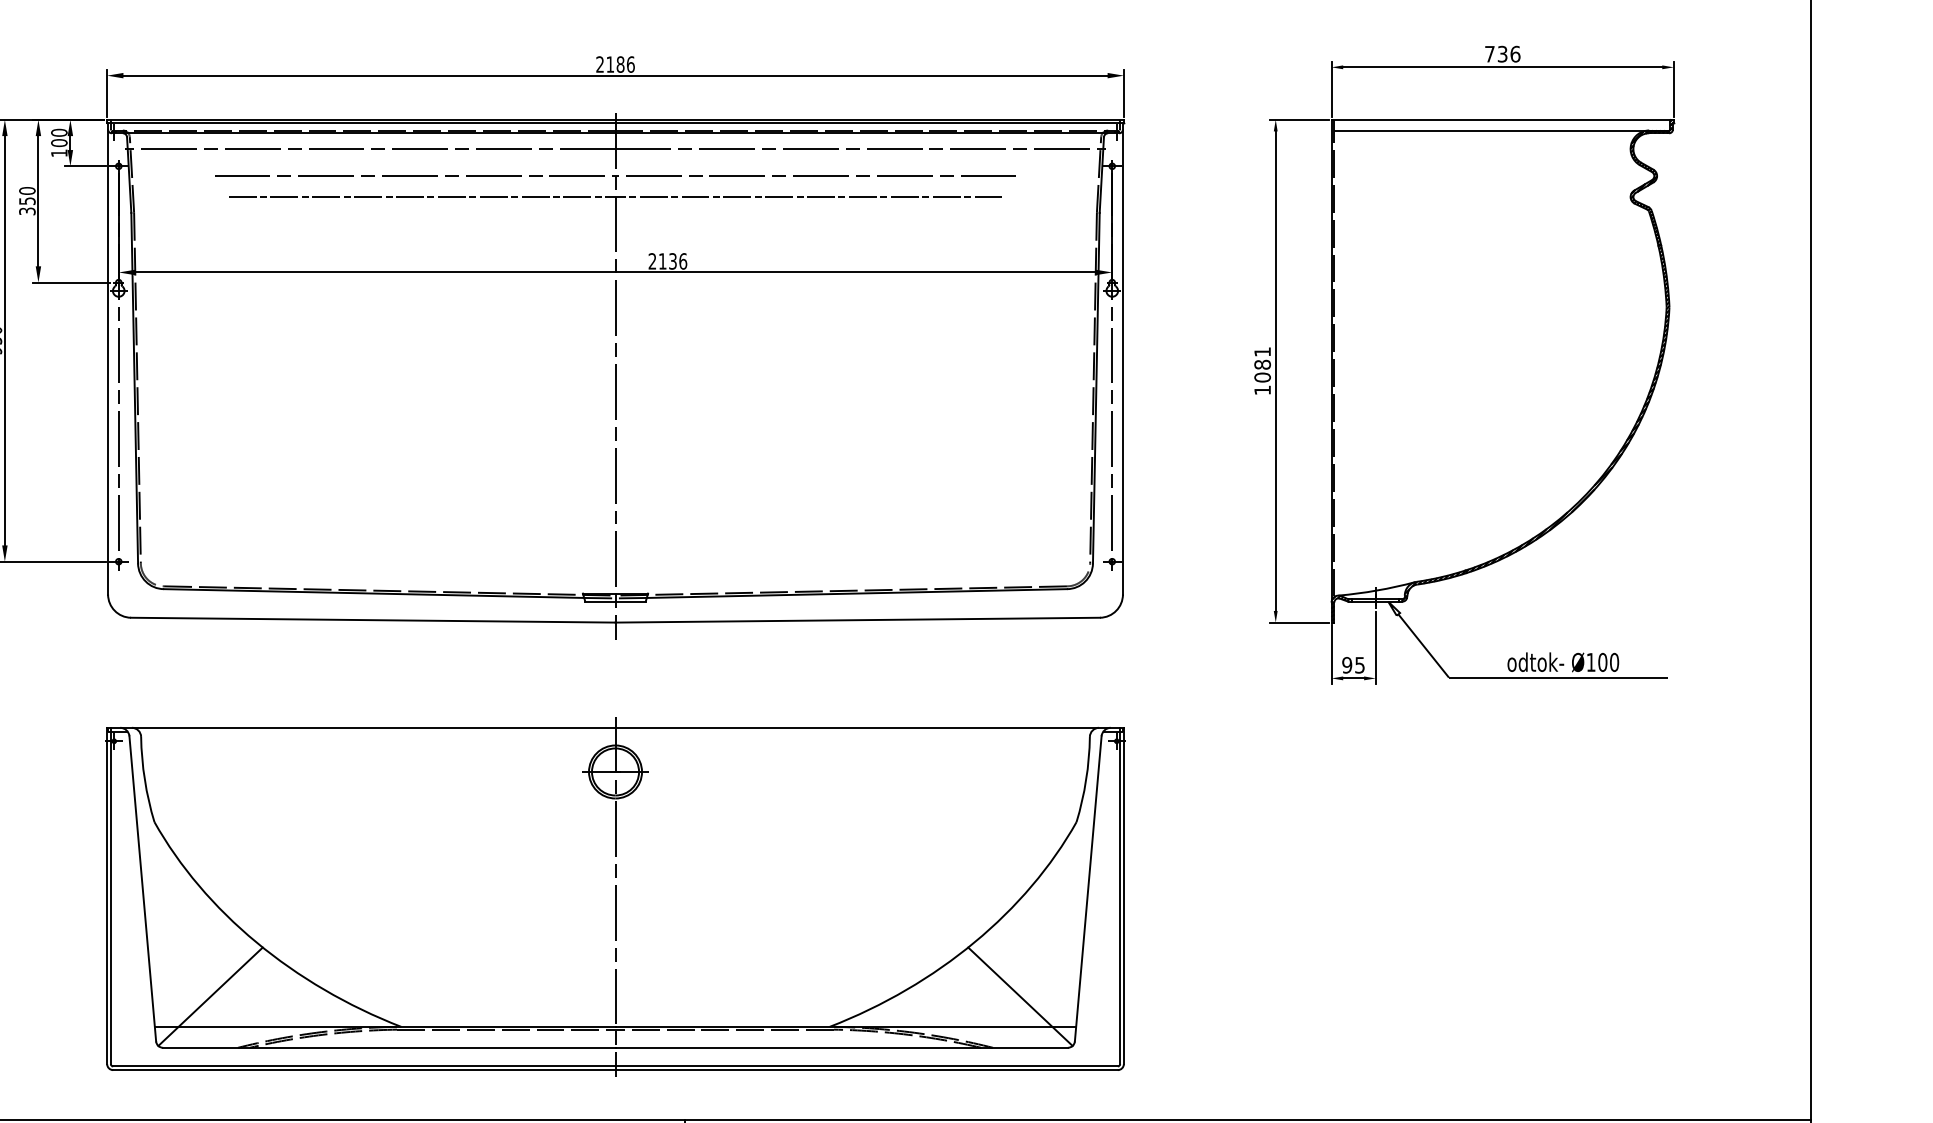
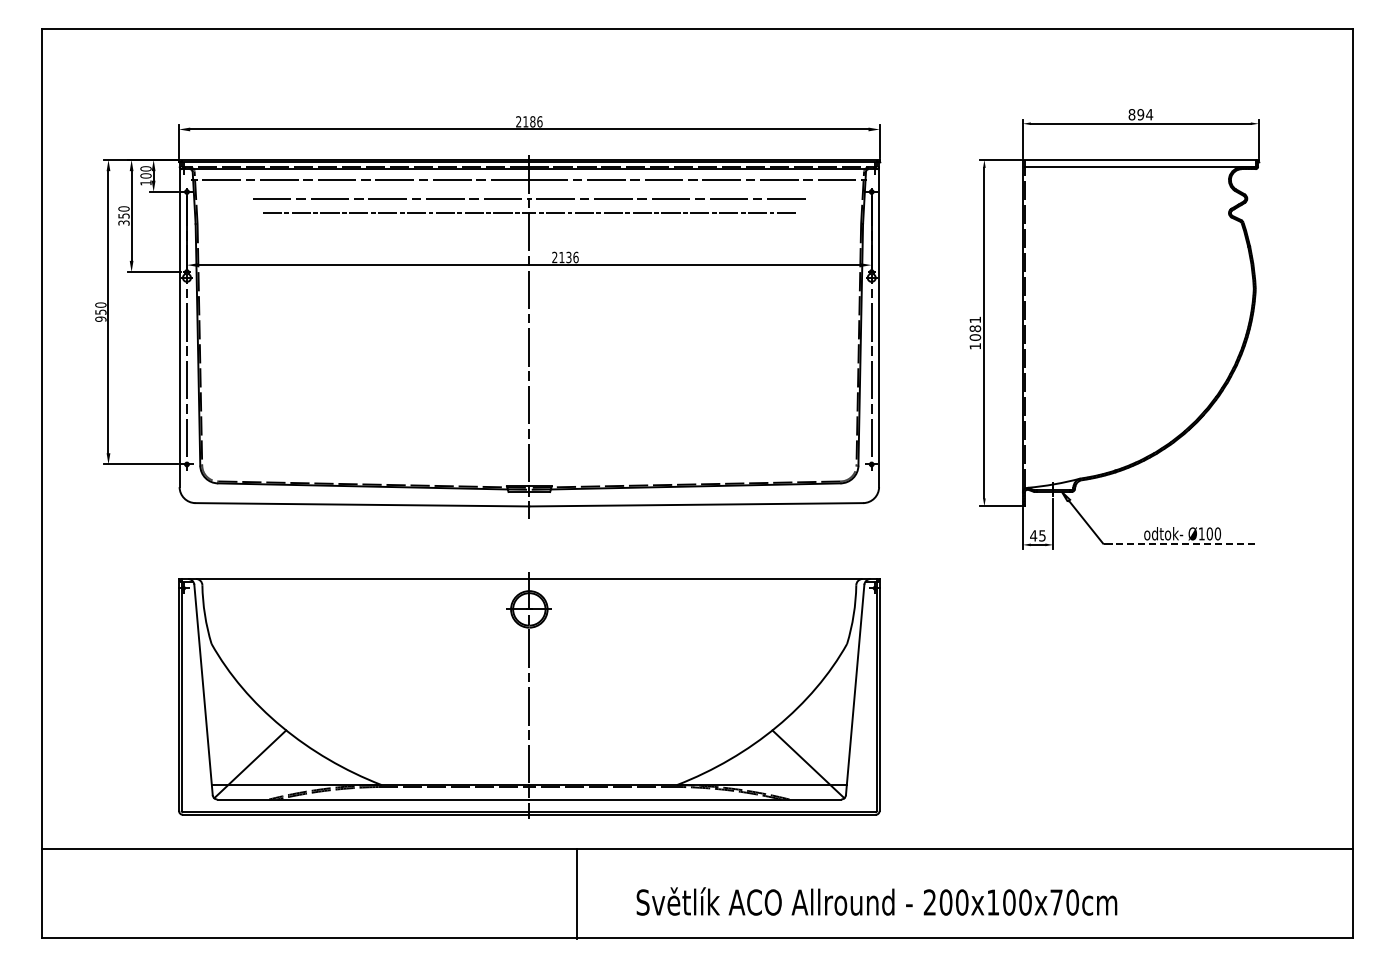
text: (1502, 53) -> (1140, 114), 736 -> 894
text: (1346, 664) -> (1033, 535), 95 -> 45
line: (1566, 677) -> (1184, 544), solid -> dashed

